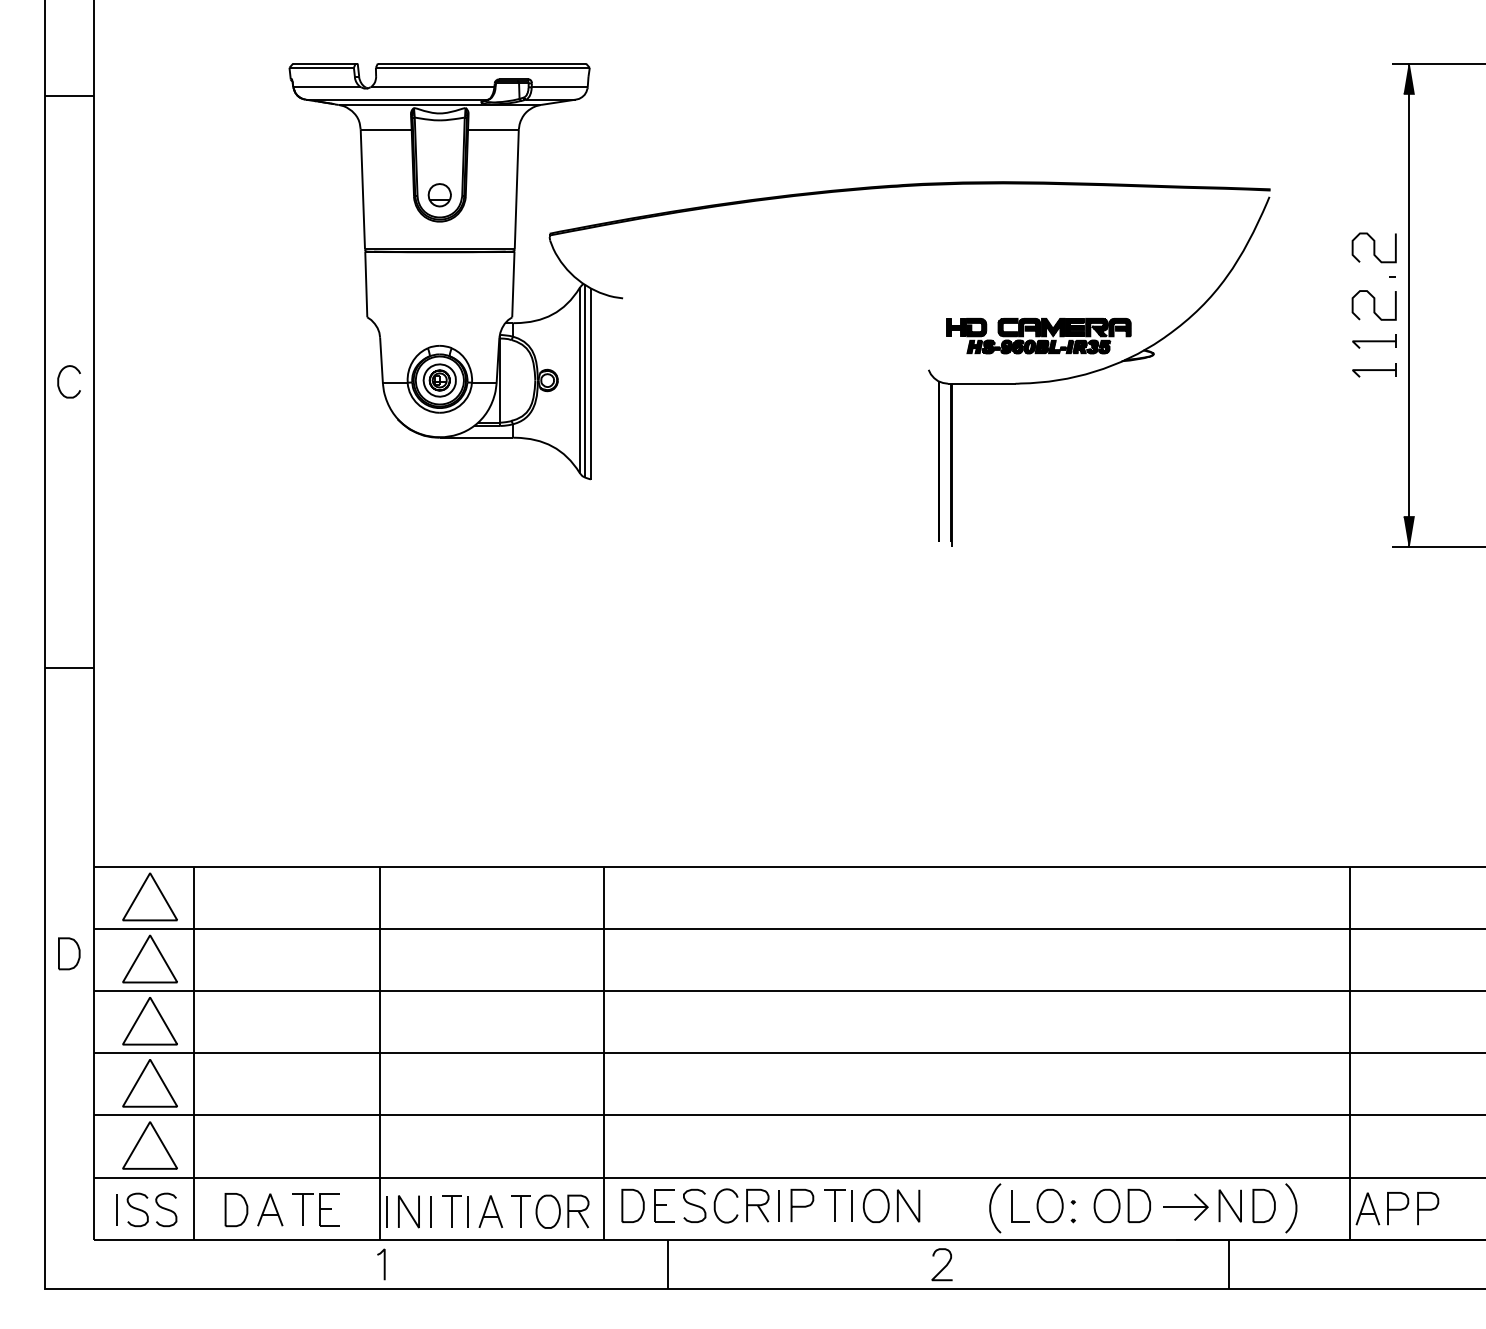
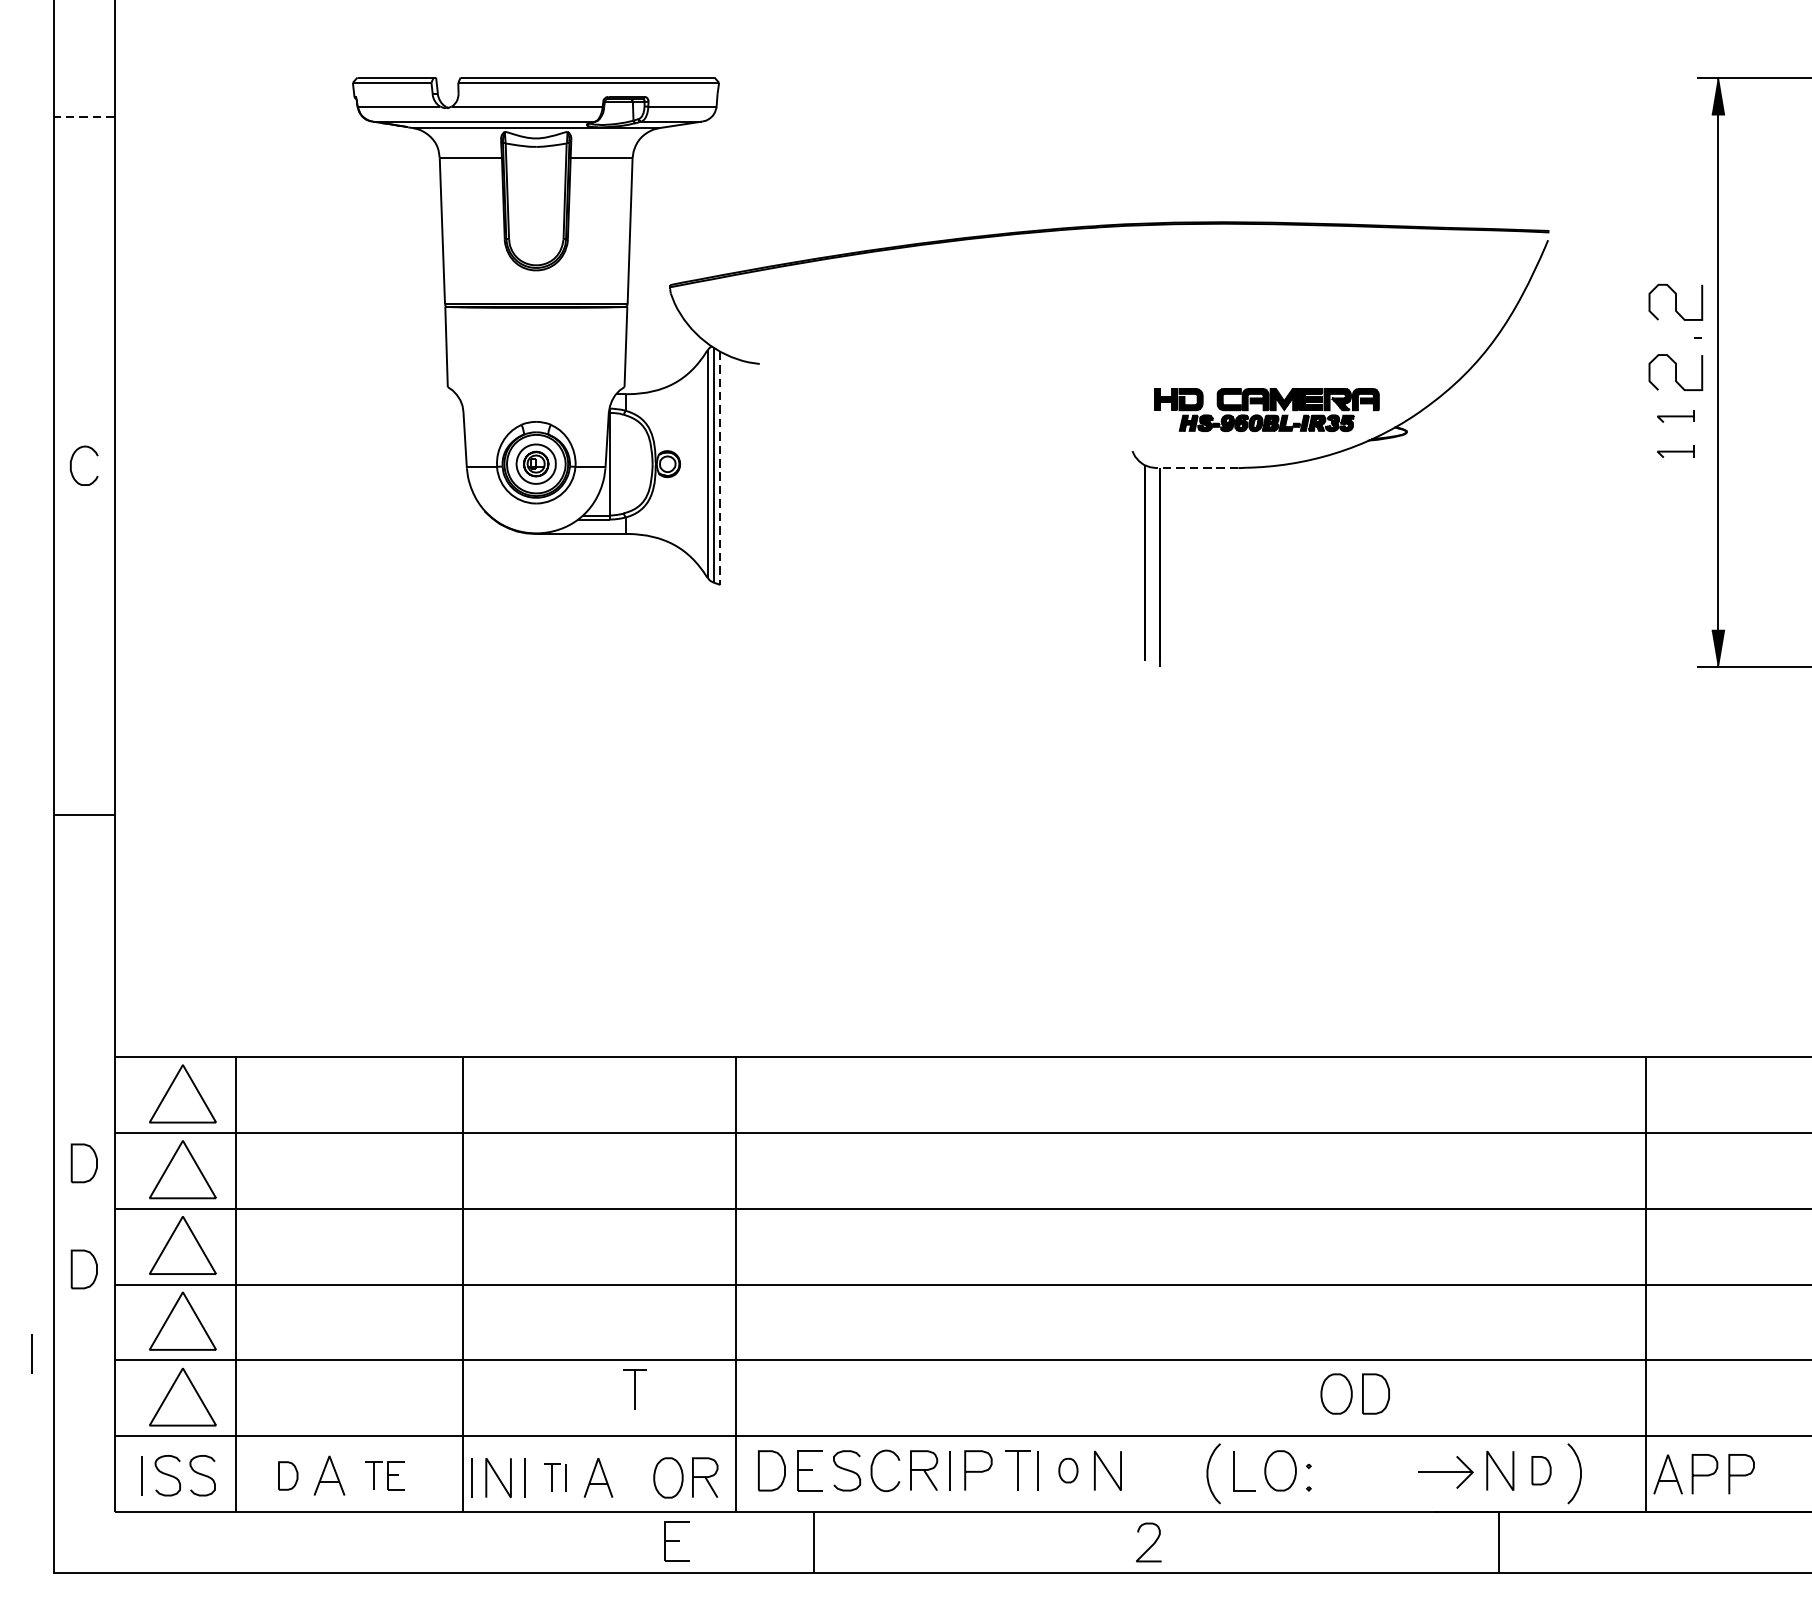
line: (69, 96) -> (84, 117), solid -> dashed
part: (439, 195) -> (535, 238), removed
part: (1374, 341) -> (1676, 416), size x0.7
part: (1374, 370) -> (1676, 451), size x0.7
line: (981, 383) -> (1196, 467), solid -> dashed
line: (590, 384) -> (720, 469), solid -> dashed
part: (69, 1040) -> (84, 1269), added
line: (26, 1109) -> (32, 1353), added
part: (875, 1205) -> (1067, 1470), size x0.6
part: (1121, 1205) -> (1354, 1393), moved
part: (1263, 1205) -> (1540, 1470), size x0.7
part: (315, 1209) -> (384, 1475), size x0.7
part: (236, 1210) -> (288, 1476), size x0.7
part: (455, 1211) -> (555, 1477), size x0.7
part: (520, 1211) -> (634, 1389), moved
part: (555, 1263) -> (677, 1541), added
line: (383, 1264) -> (467, 1542), removed

